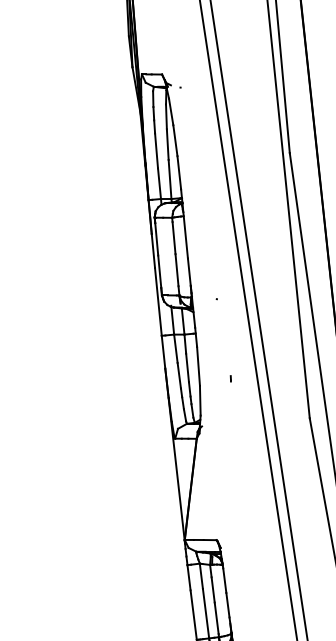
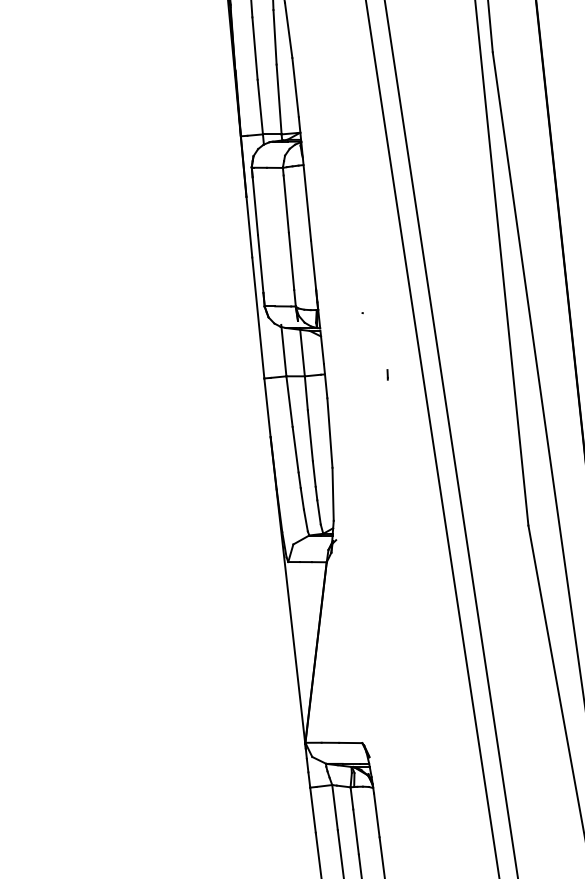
part: (230, 378) -> (386, 374), moved

